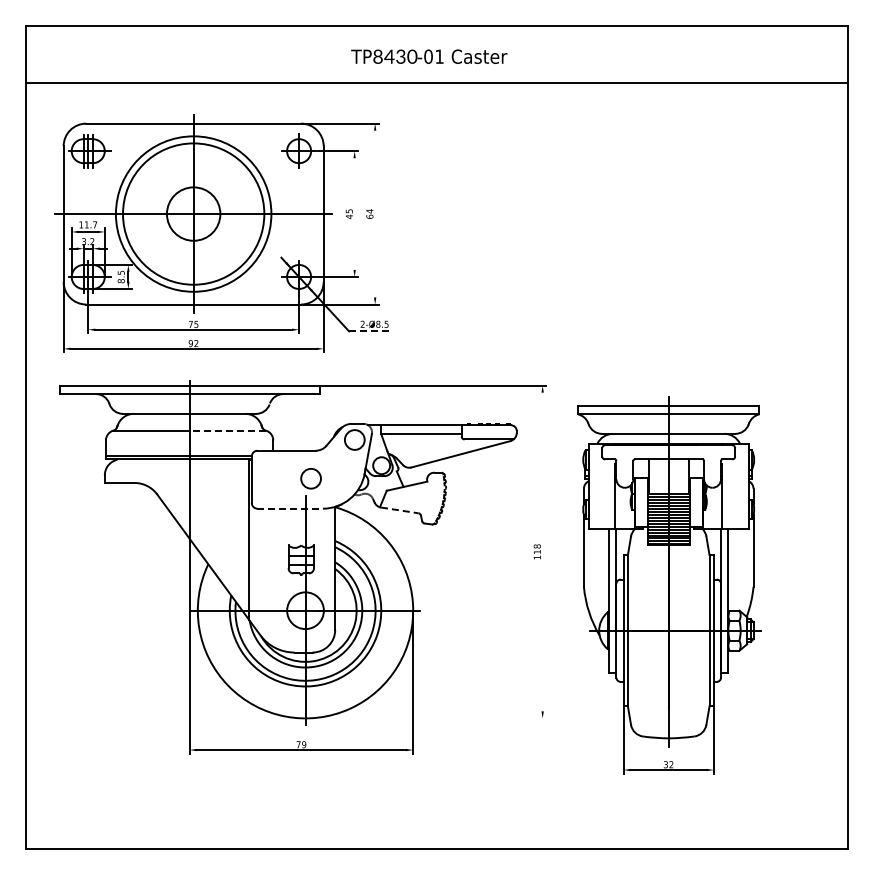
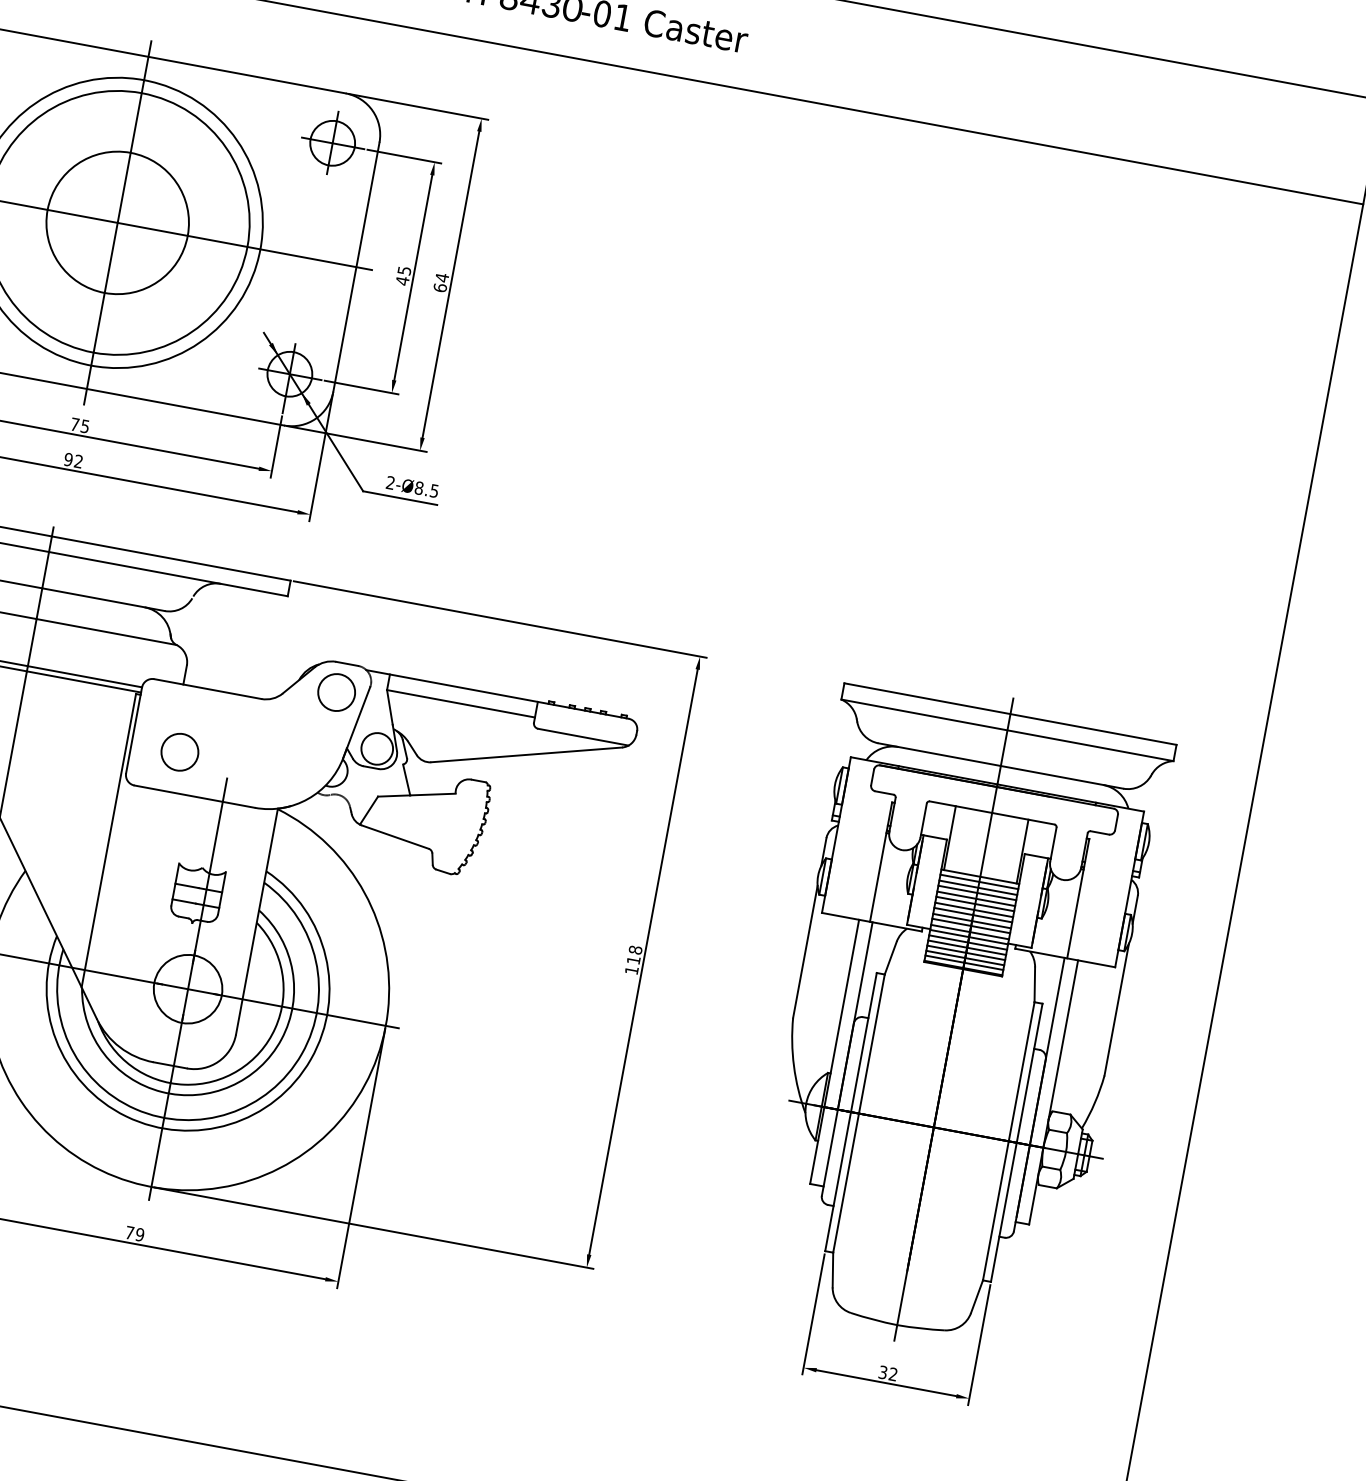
circle: (193, 213) -> (117, 221), size x1.43
line: (354, 213) -> (413, 276), added
line: (375, 213) -> (451, 283), added
line: (369, 331) -> (400, 498), dashed -> solid
line: (227, 430) -> (106, 631), dashed -> solid
circle: (310, 478) -> (178, 751), moved
line: (290, 508) -> (195, 796), dashed -> solid
line: (399, 510) -> (394, 837), dashed -> solid
line: (542, 551) -> (643, 961), added
part: (669, 585) -> (950, 1044), moved
line: (426, 718) -> (373, 1228), added

